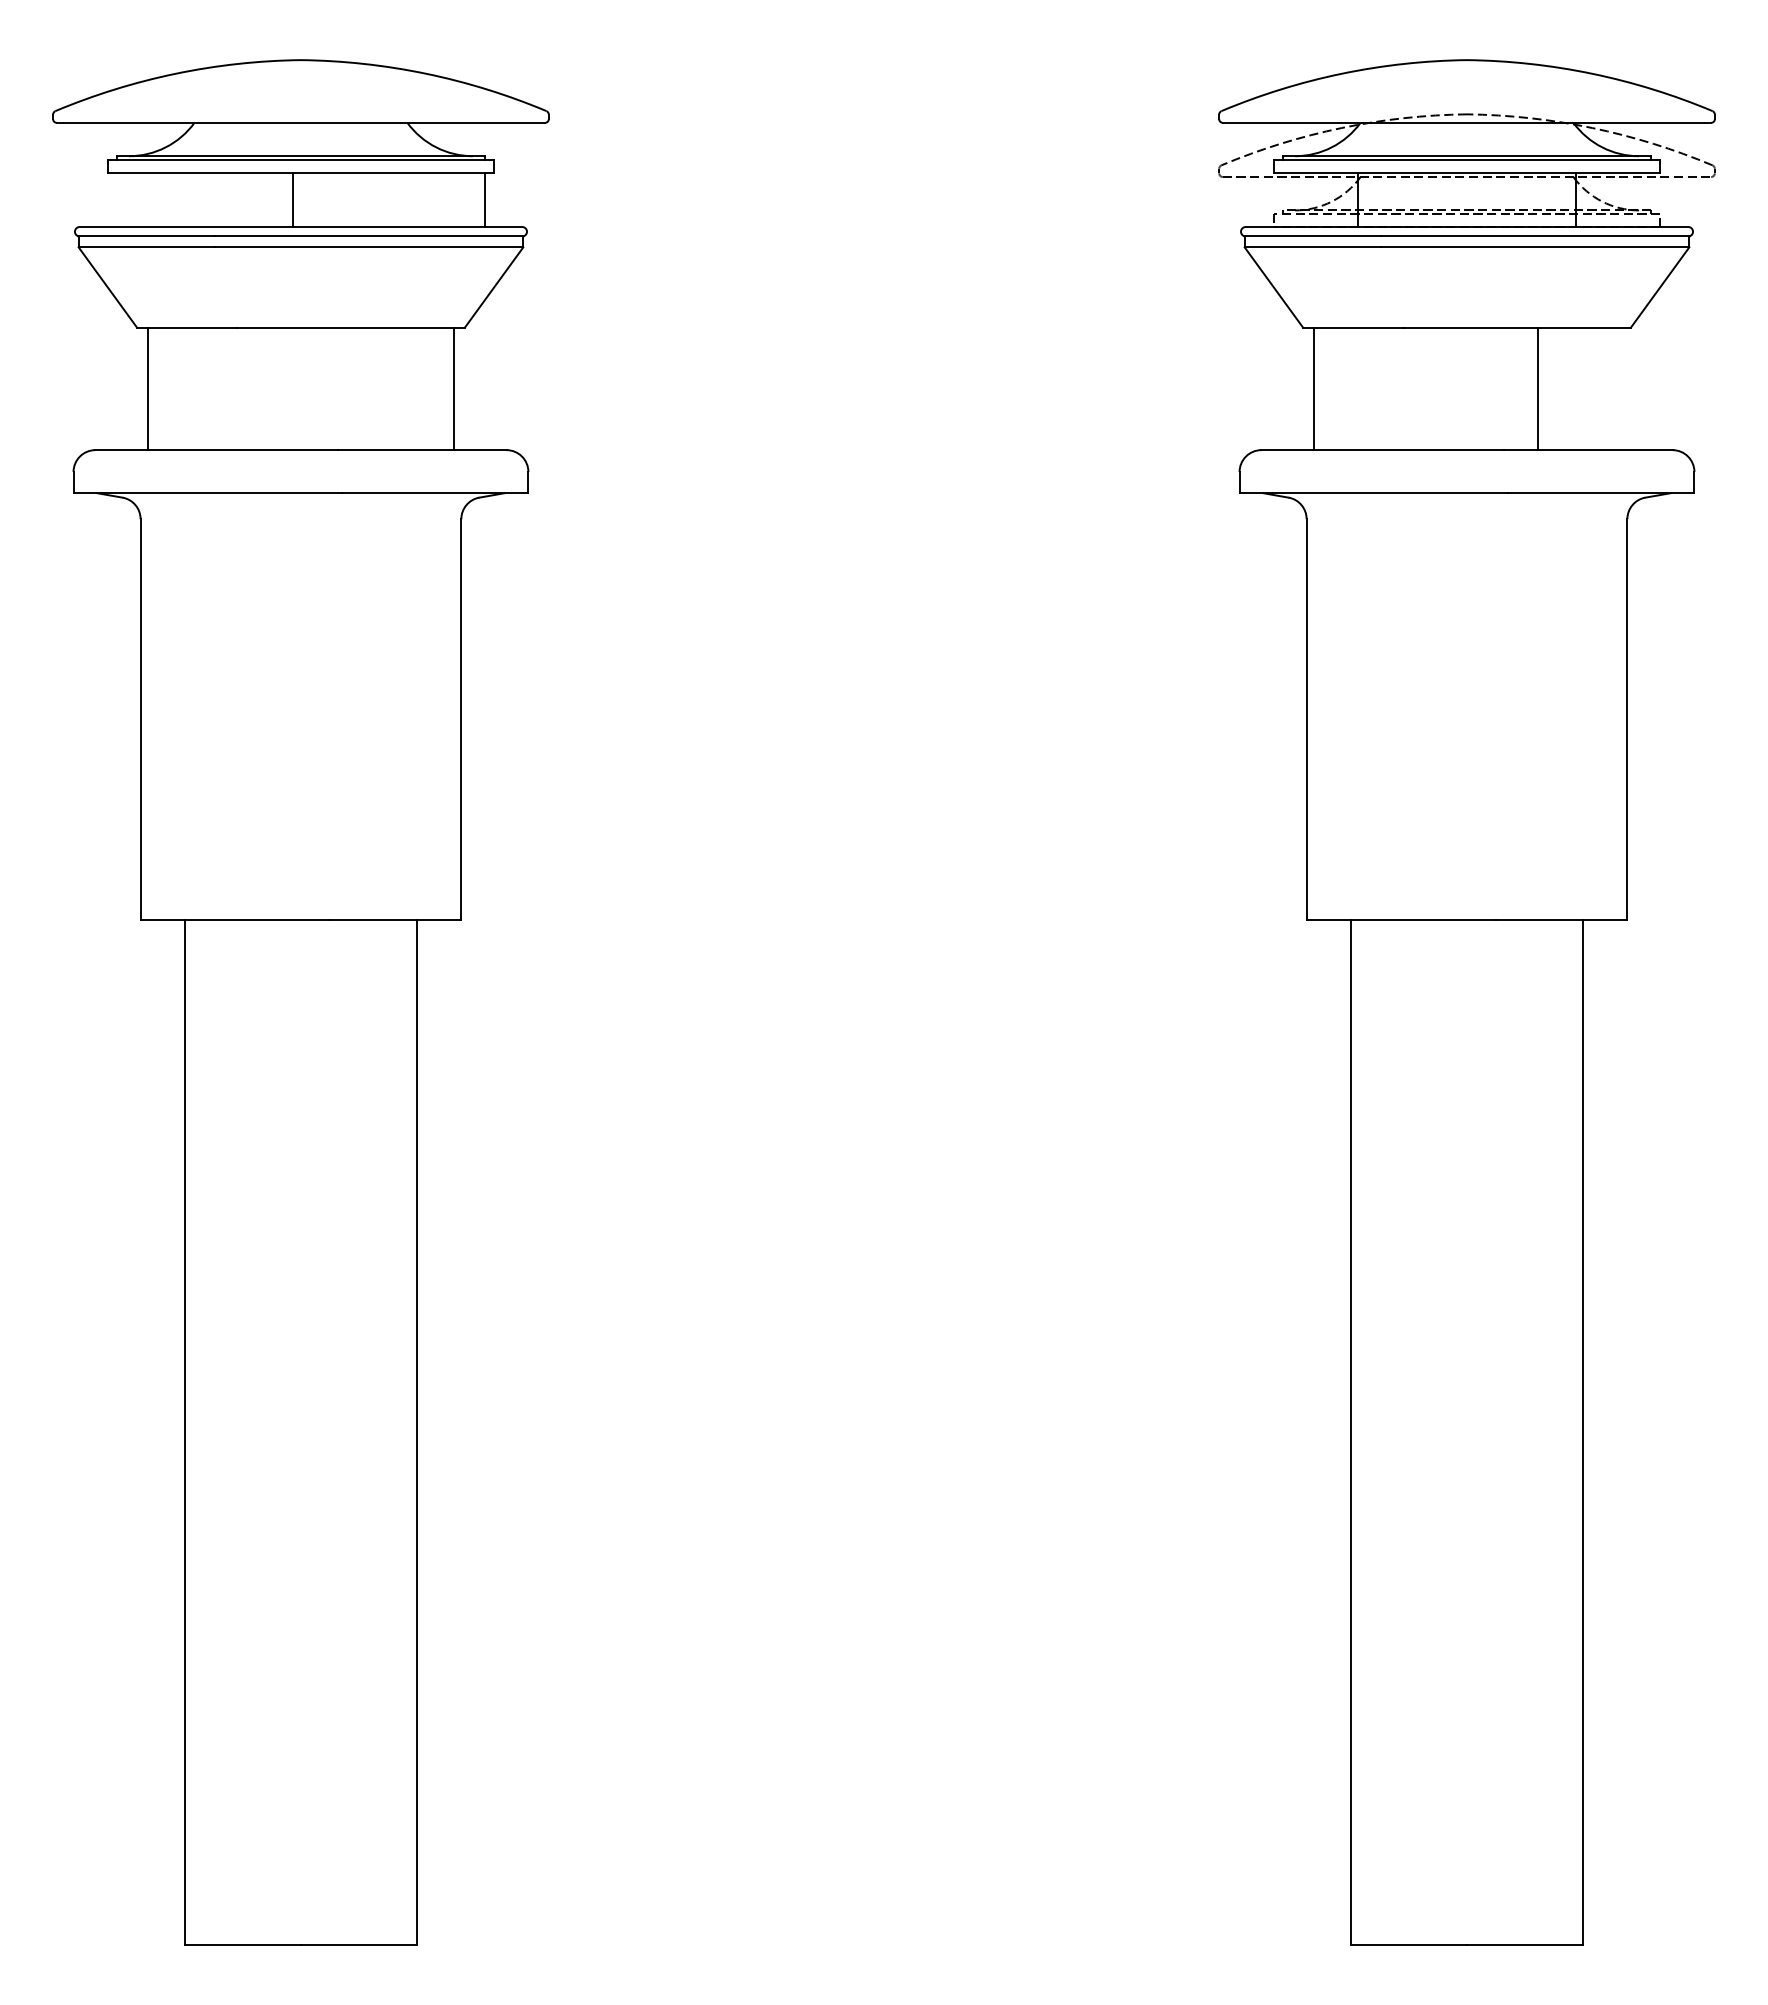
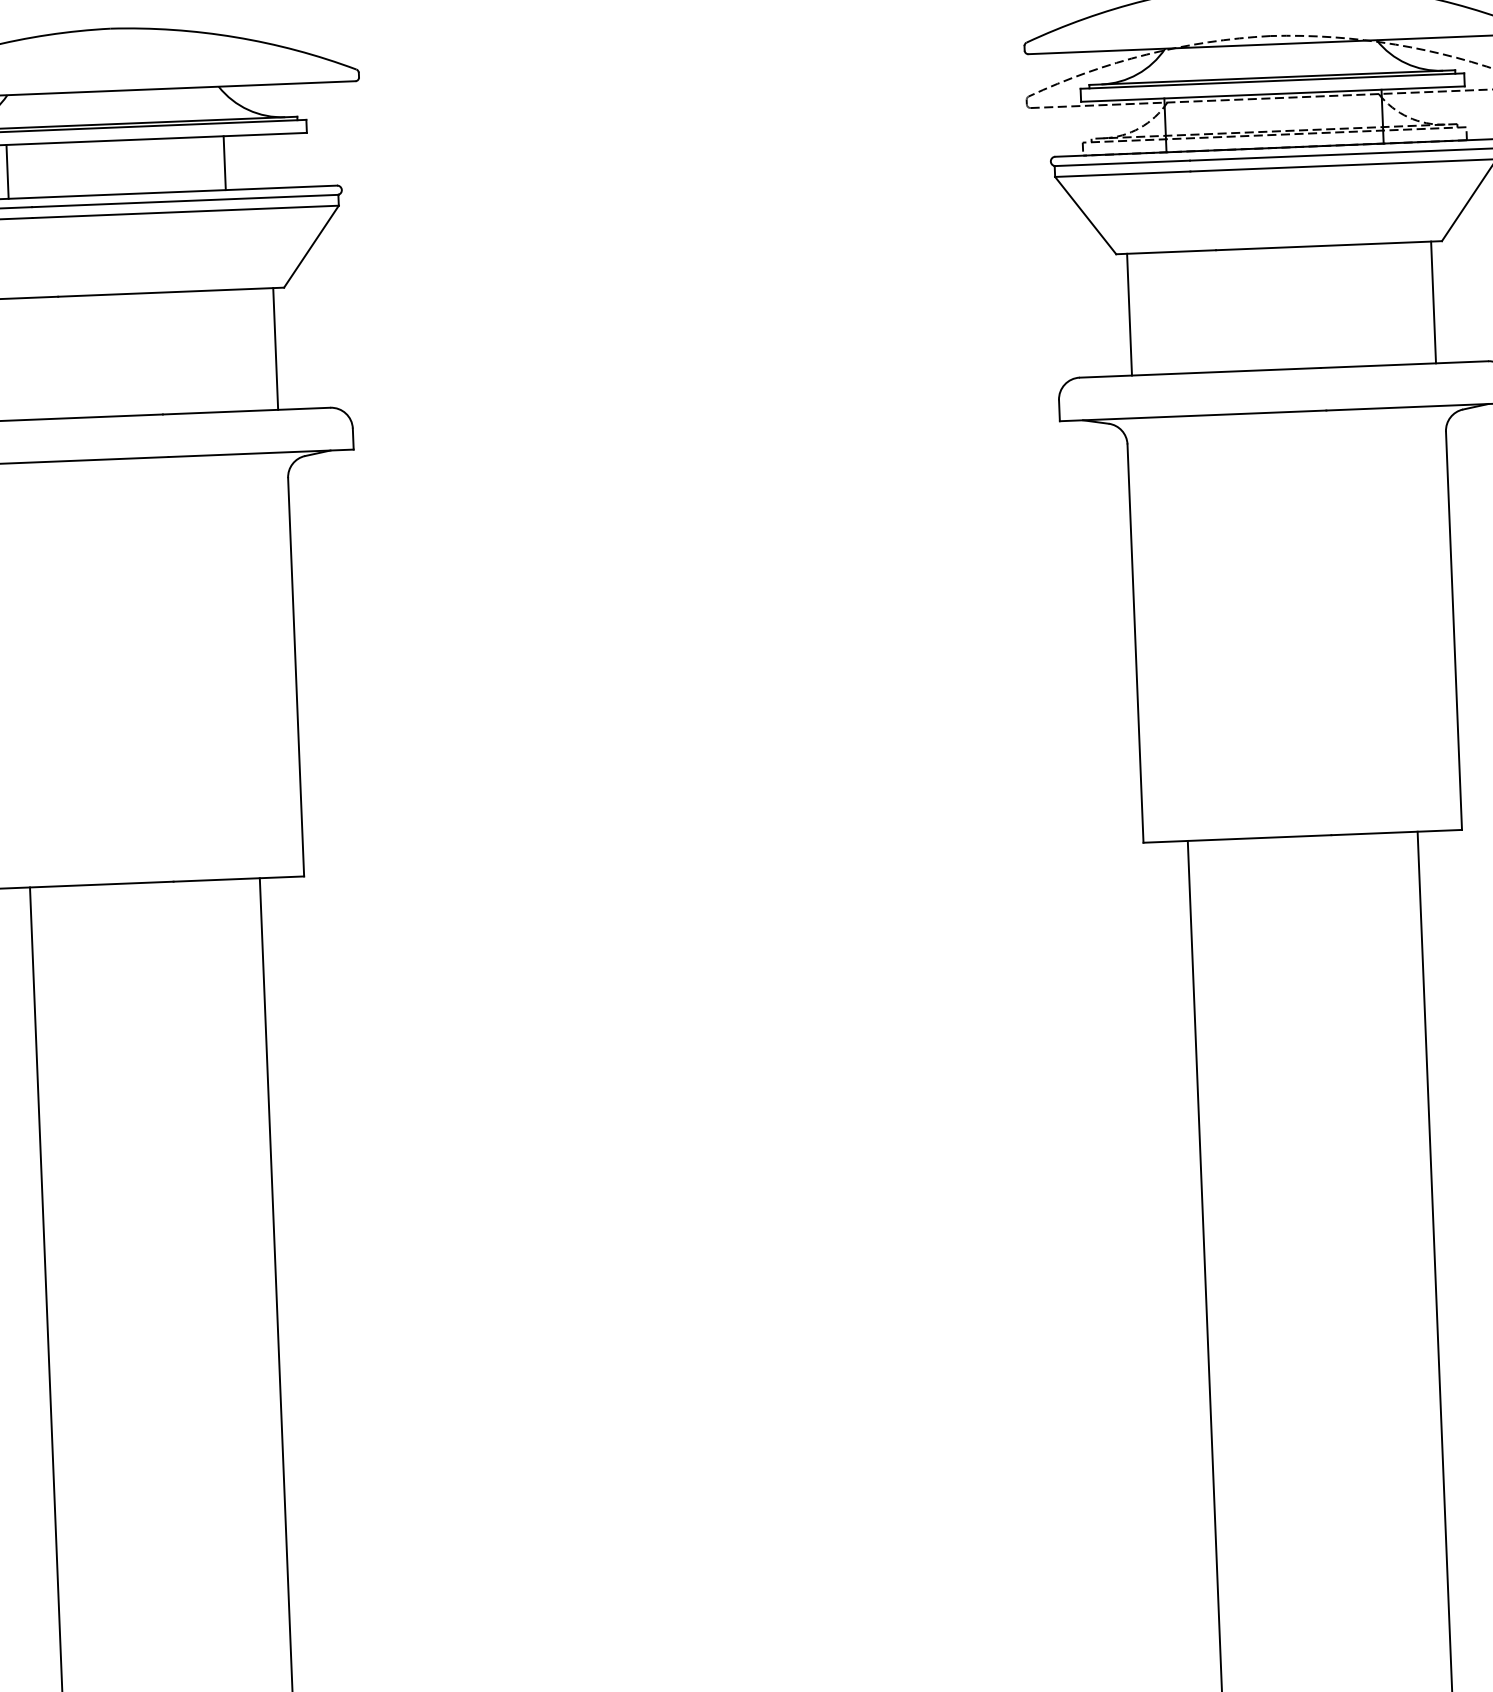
line: (292, 199) -> (7, 171), moved
line: (485, 199) -> (224, 162), moved
line: (1538, 388) -> (1433, 302), moved

